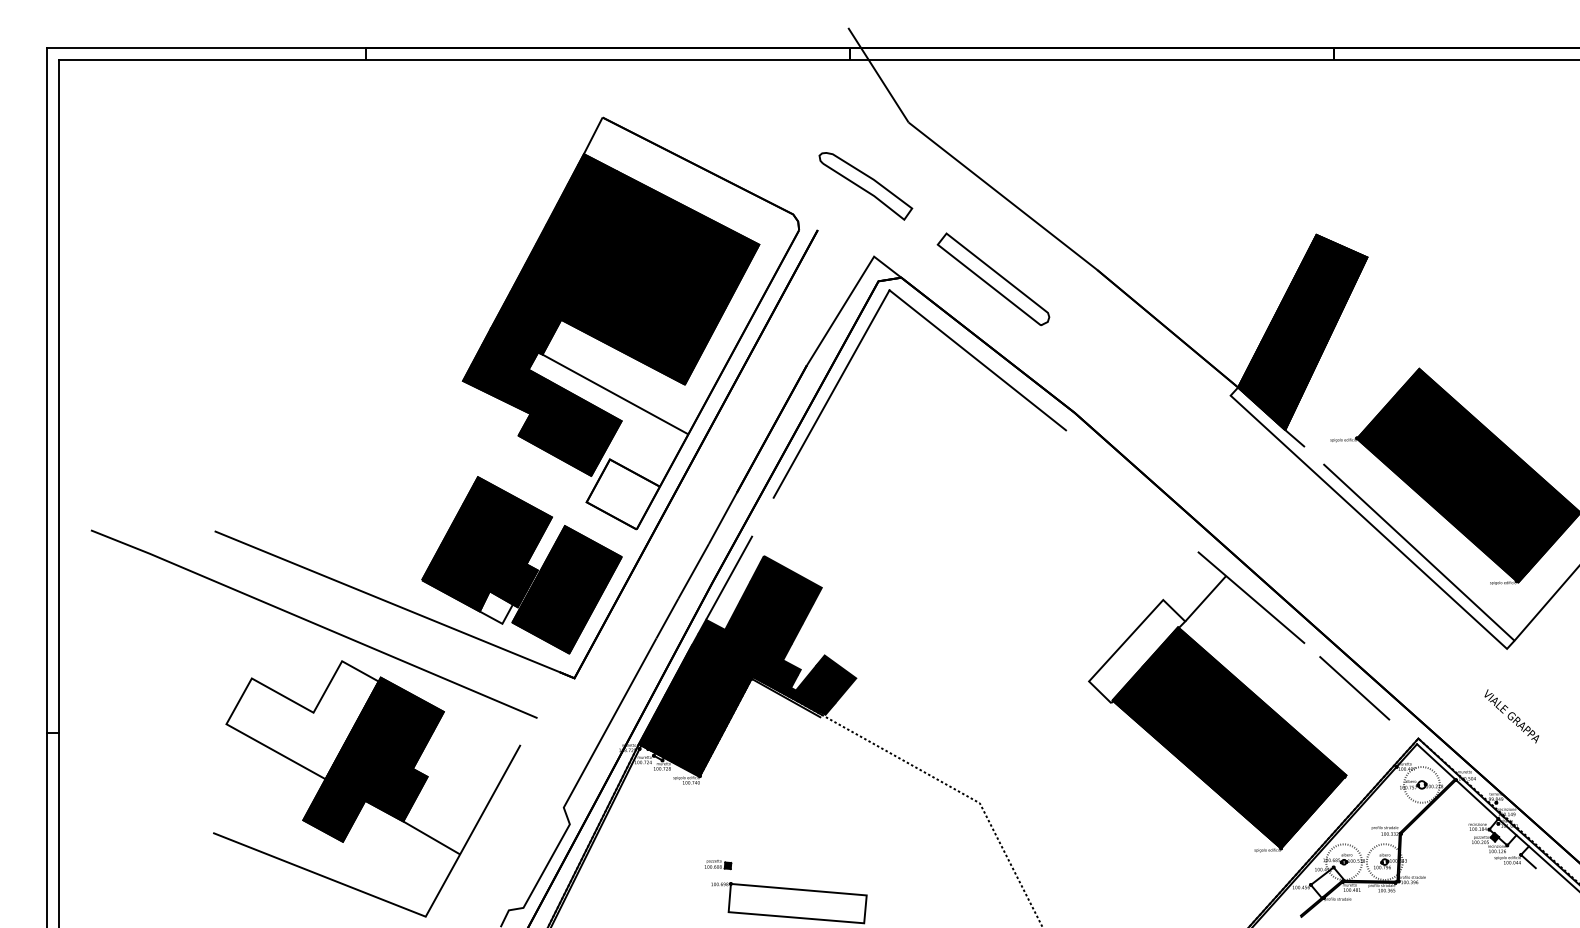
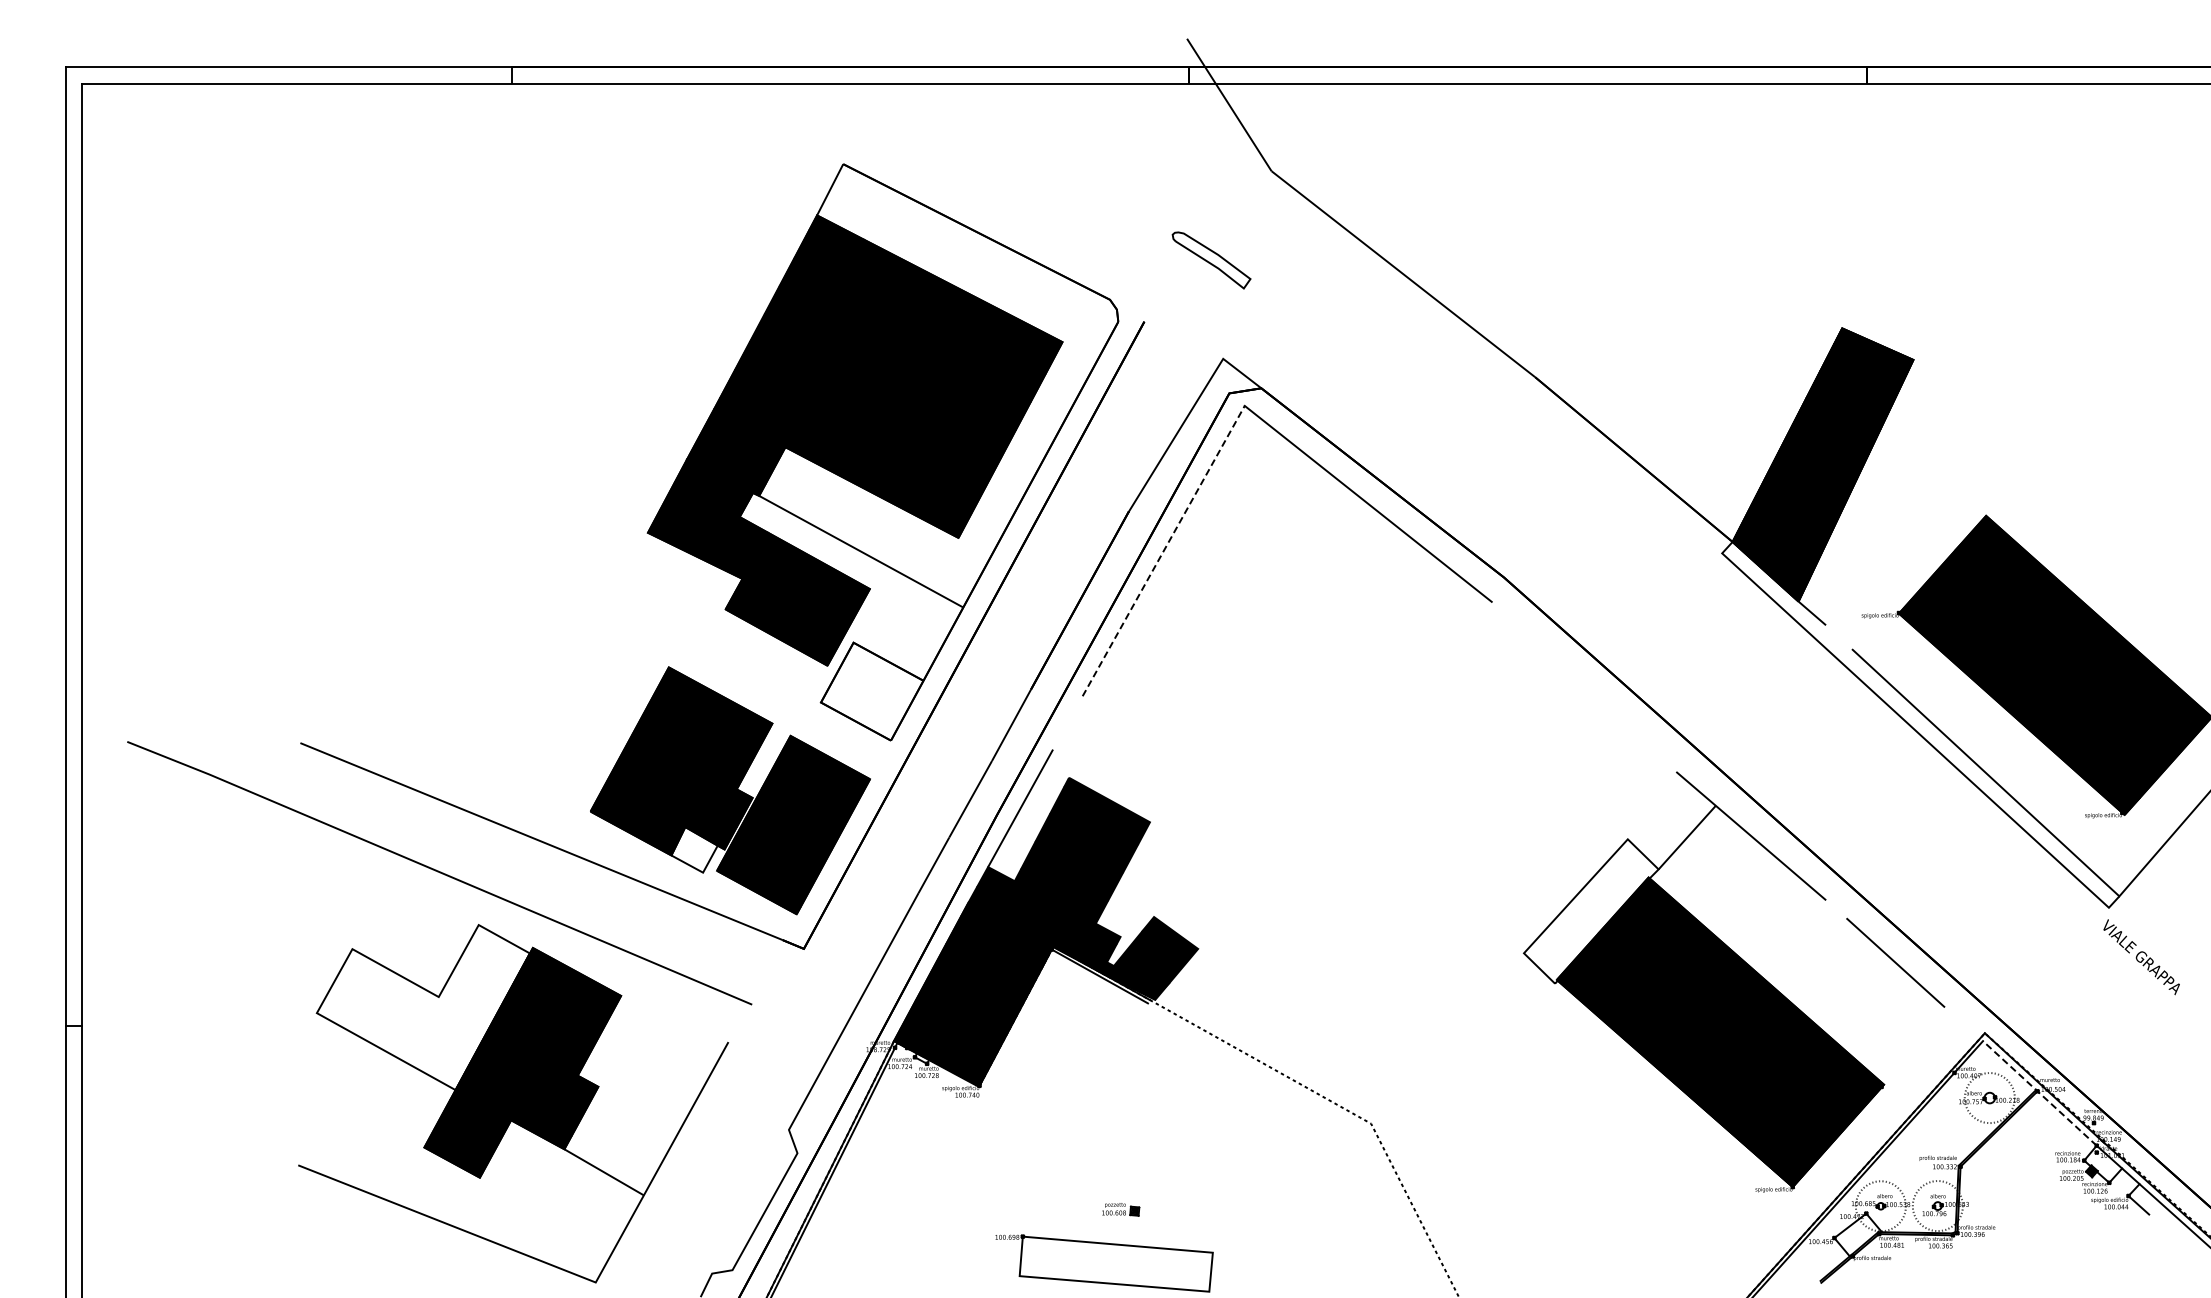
part: (865, 186) -> (1211, 260), size x0.6
part: (993, 279) -> (1390, 390), removed
line: (831, 393) -> (1163, 550), solid -> dashed
text: (1511, 716) -> (2141, 957), moved
line: (1457, 781) -> (2039, 1093), solid -> dashed
part: (718, 864) -> (1121, 1209), moved

